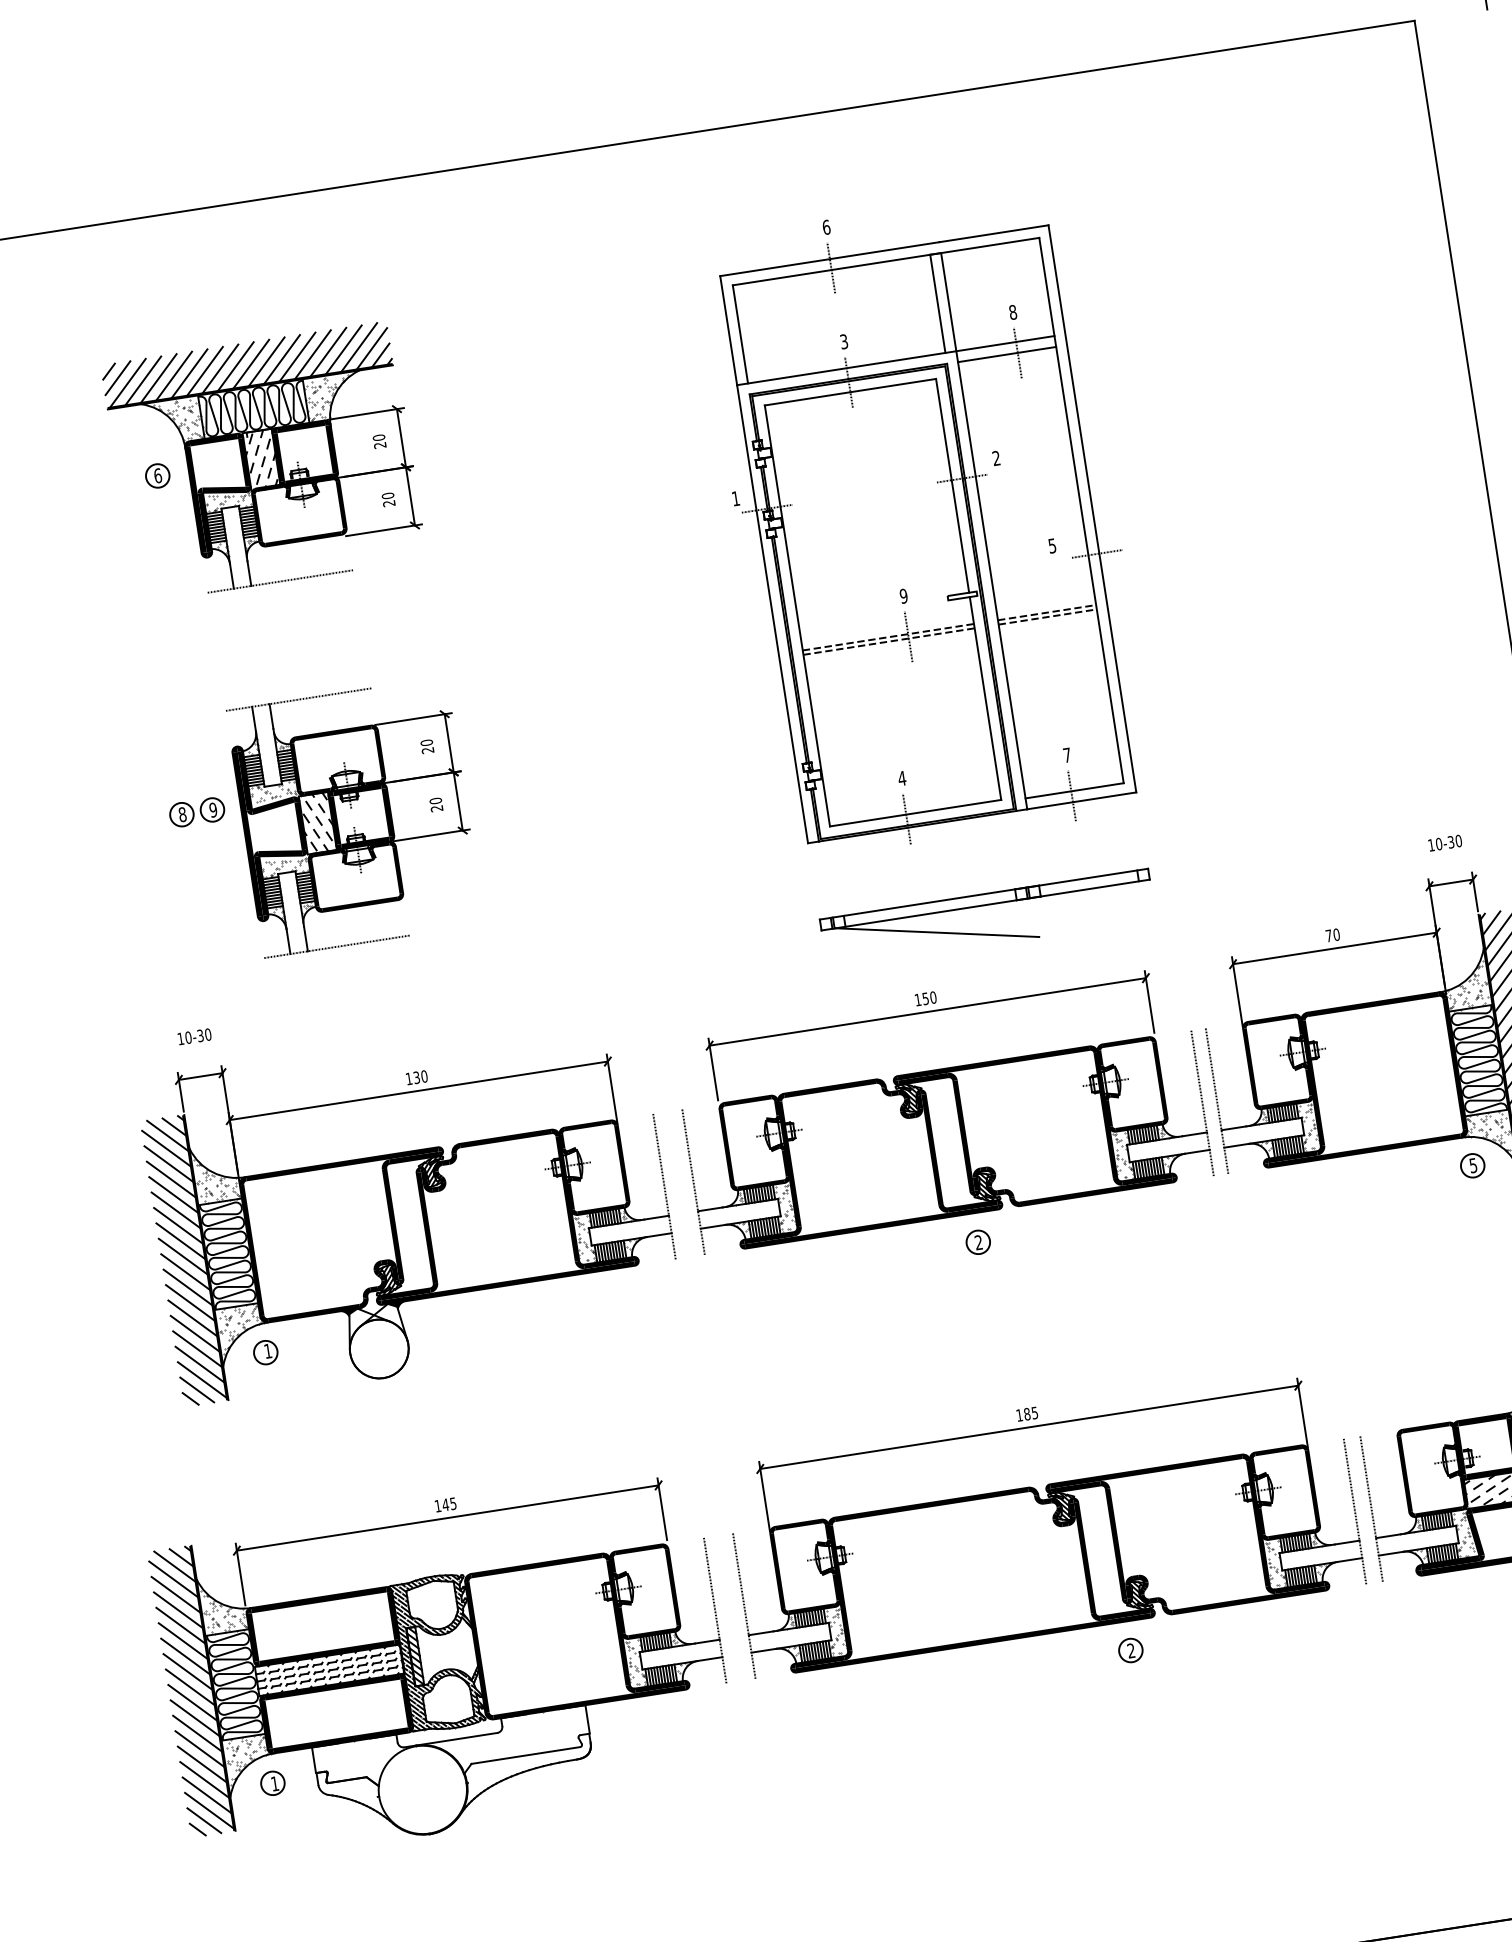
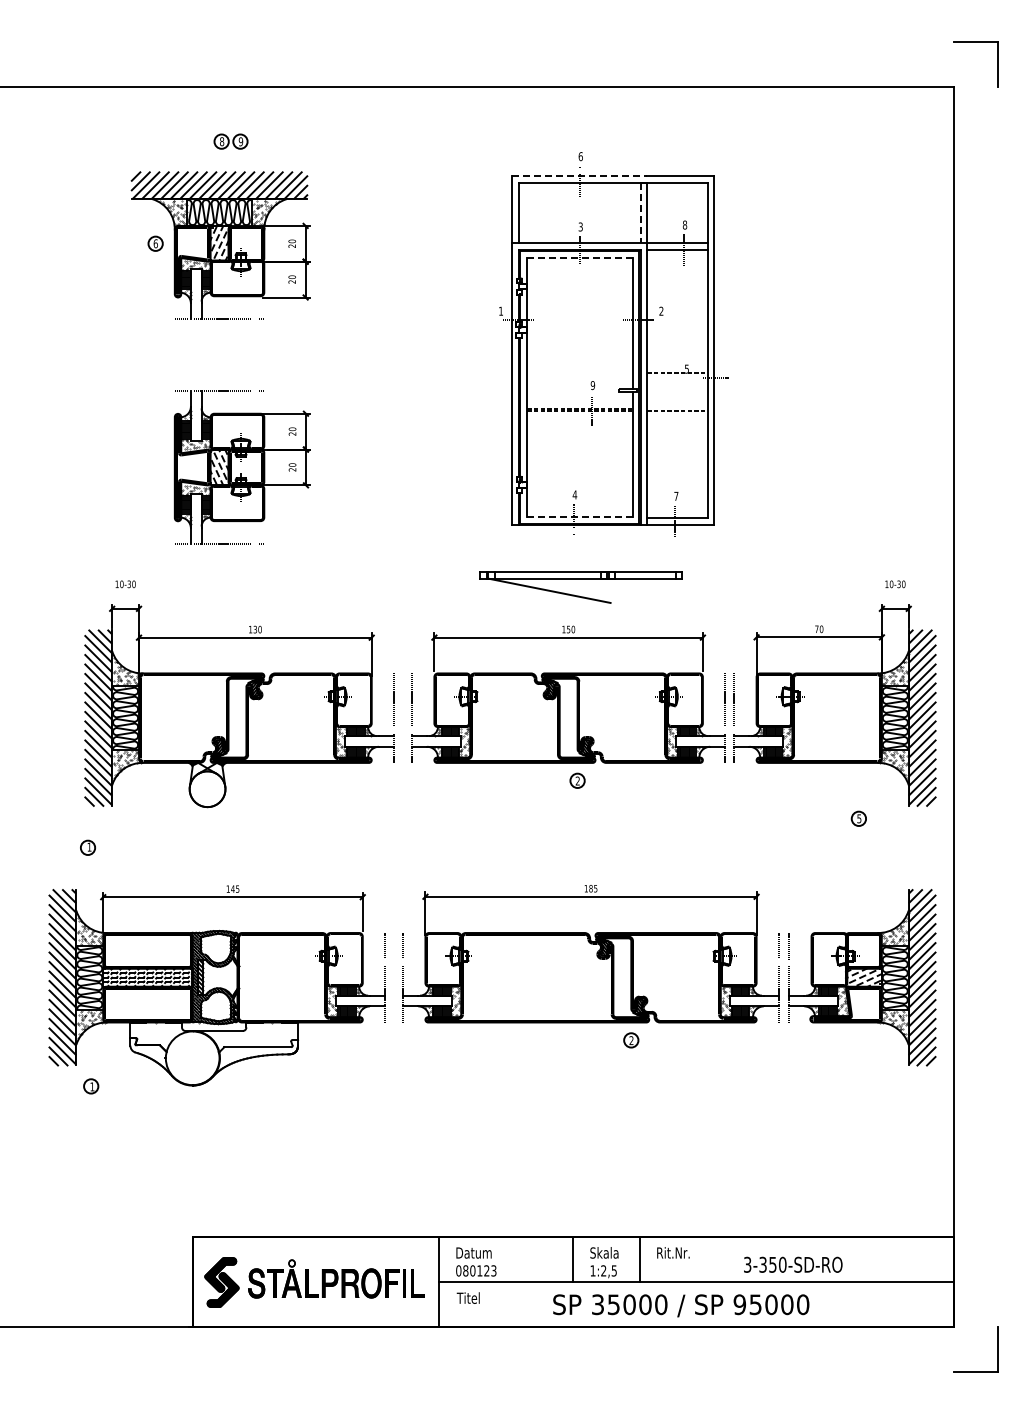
line: (831, 259) -> (580, 176), solid -> dashed
line: (937, 304) -> (640, 213), solid -> dashed
line: (849, 391) -> (579, 257), solid -> dashed
line: (1046, 612) -> (677, 372), moved
part: (196, 812) -> (230, 141), moved
line: (915, 814) -> (579, 517), solid -> dashed
part: (984, 906) -> (580, 579), moved
part: (1471, 1165) -> (858, 818), moved
part: (264, 1352) -> (87, 847), moved
part: (273, 1783) -> (91, 1086), moved

